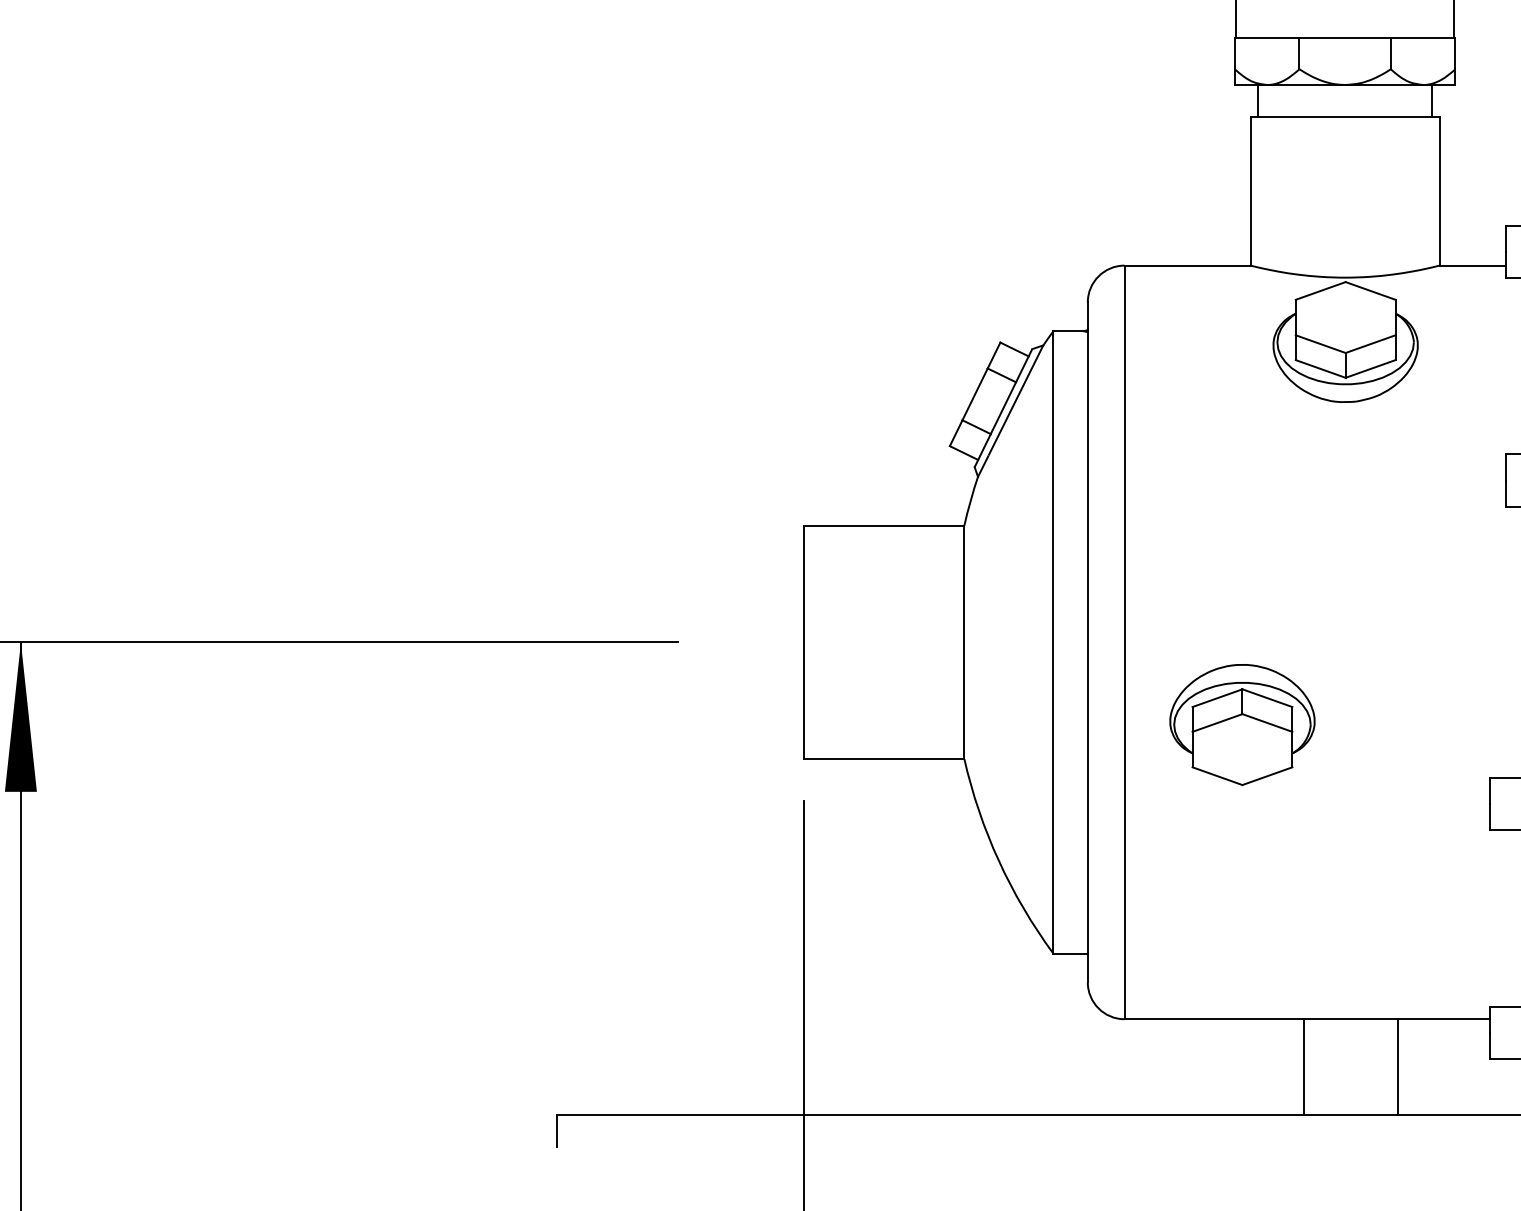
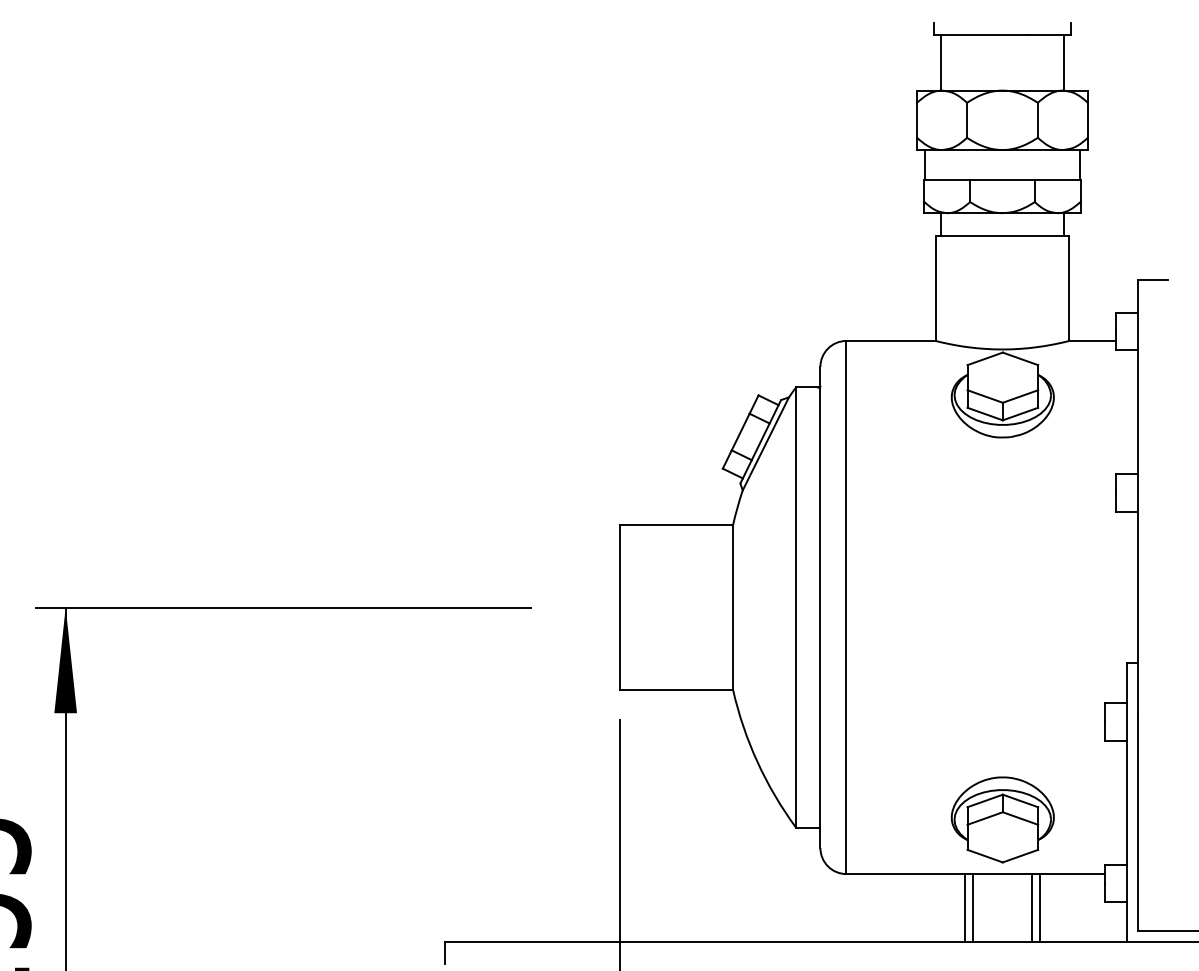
part: (1242, 724) -> (1002, 819), moved
line: (1292, 1066) -> (965, 907), added
line: (1386, 1066) -> (1031, 907), added

